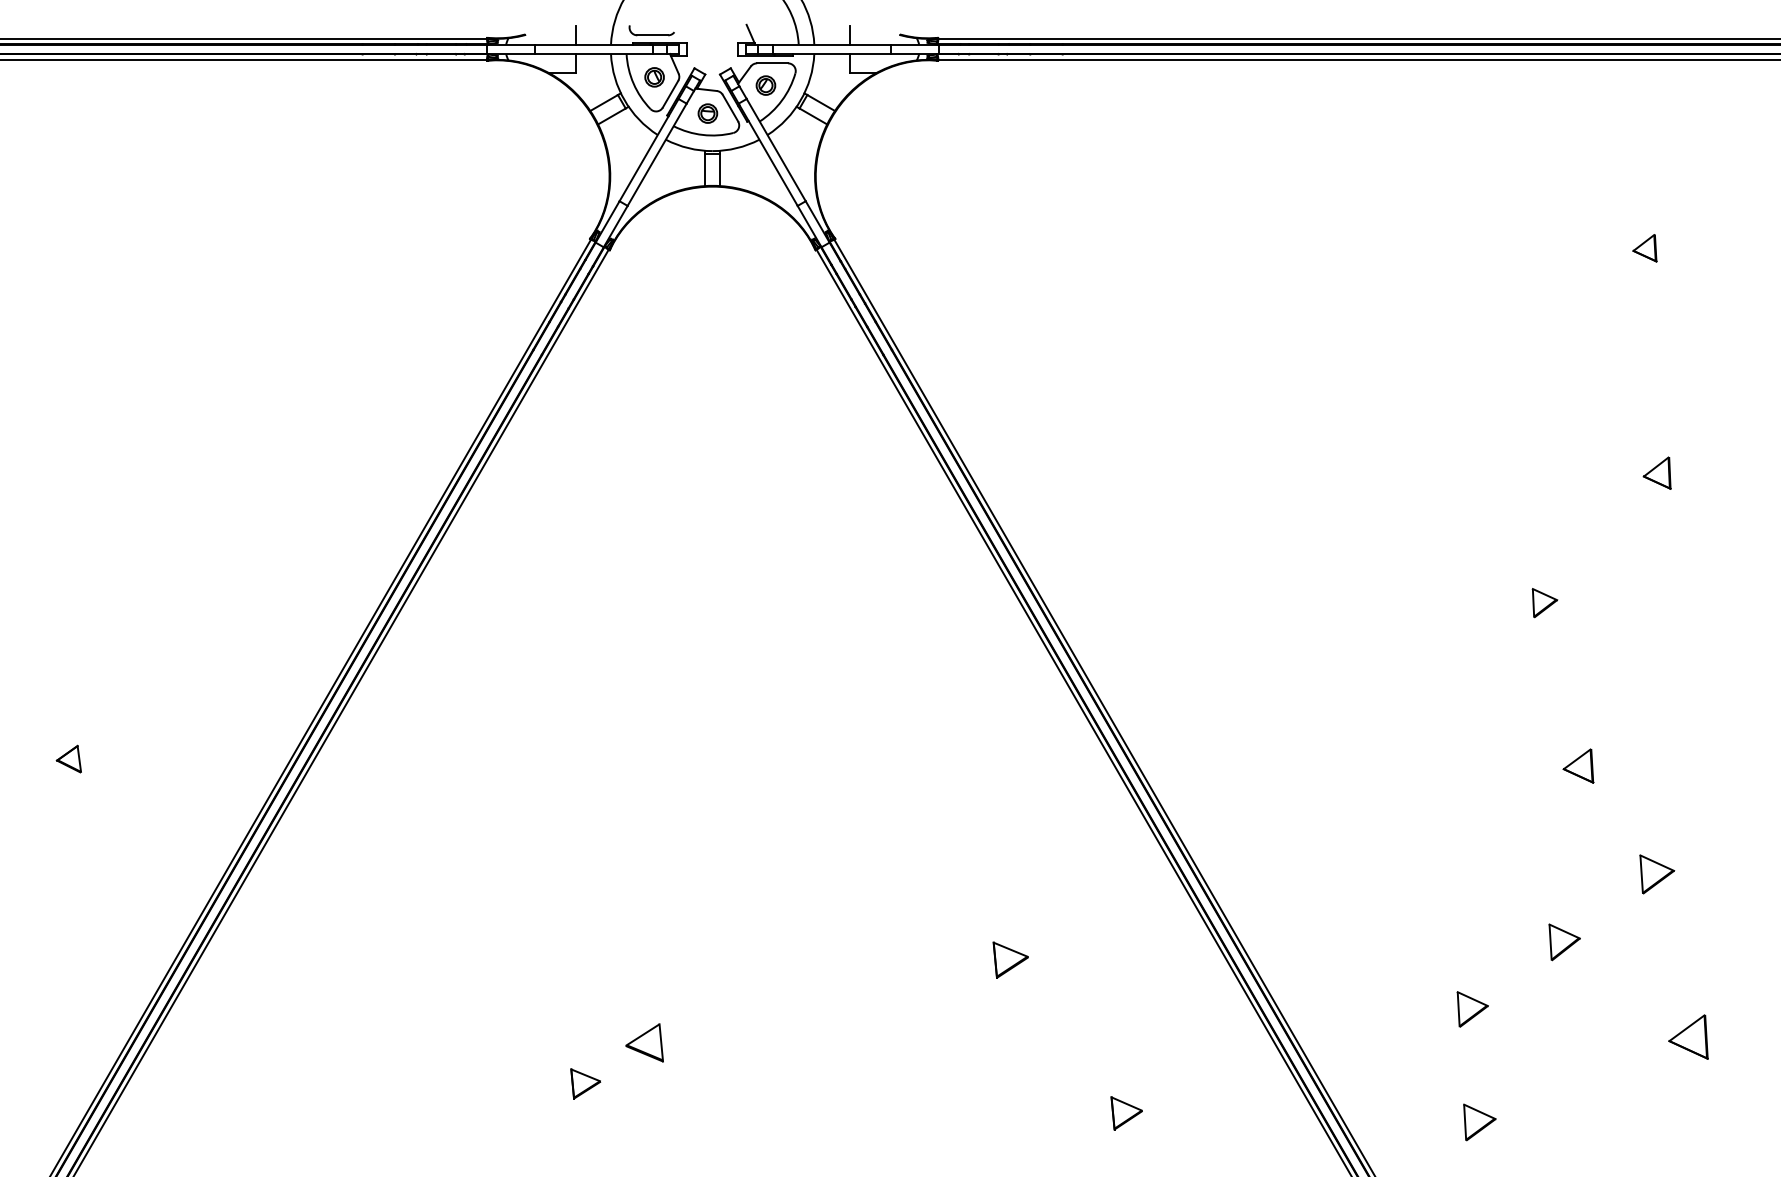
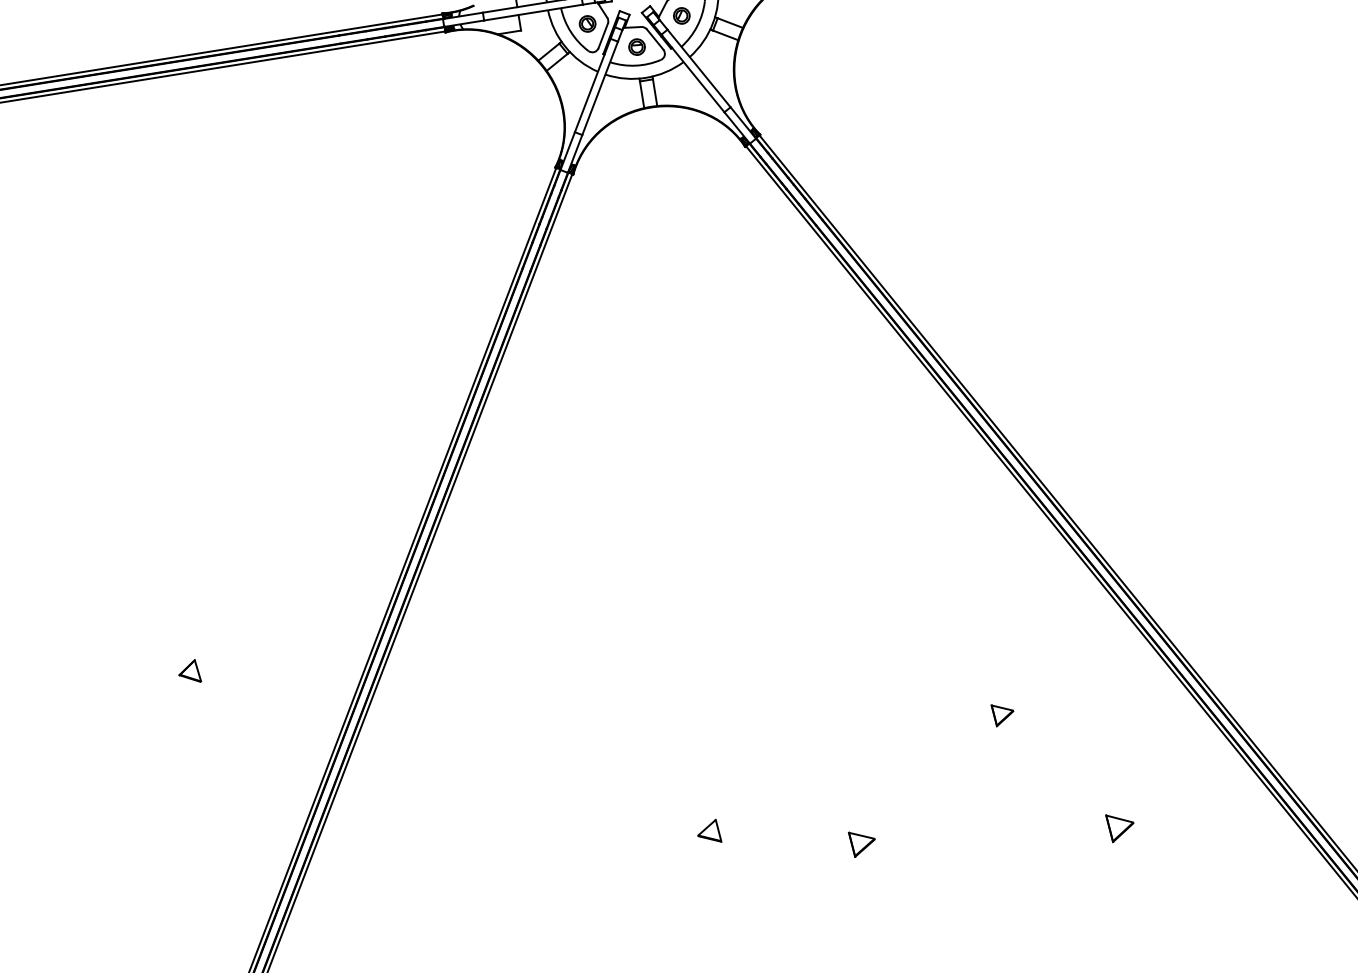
part: (1010, 959) -> (1003, 713), size x0.71
part: (644, 1042) -> (708, 832), size x0.71
part: (585, 1083) -> (862, 842), moved

